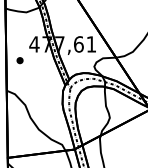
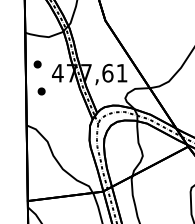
part: (16, 36) -> (37, 64), added

